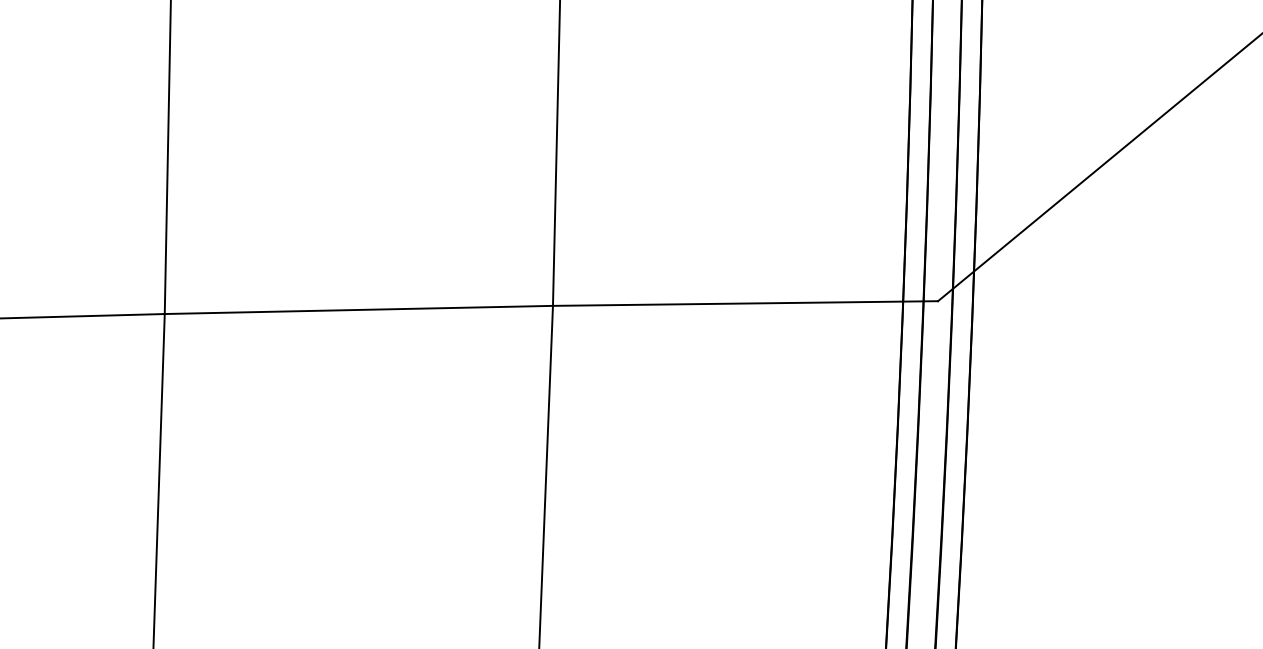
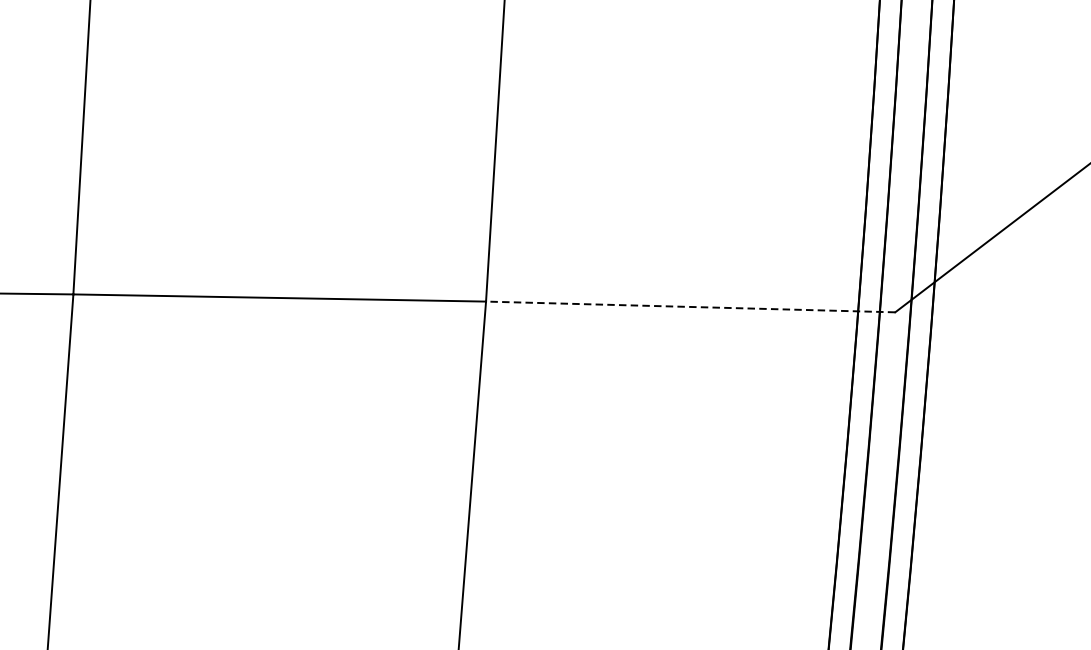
line: (745, 303) -> (690, 306), solid -> dashed

